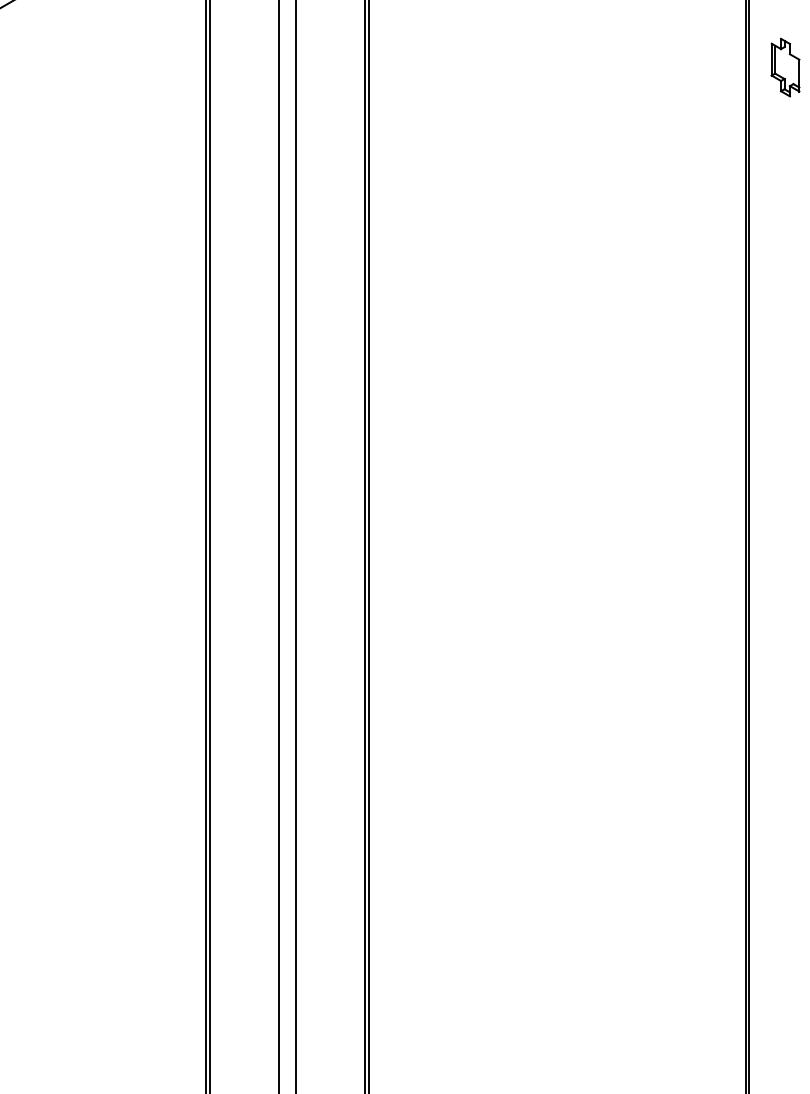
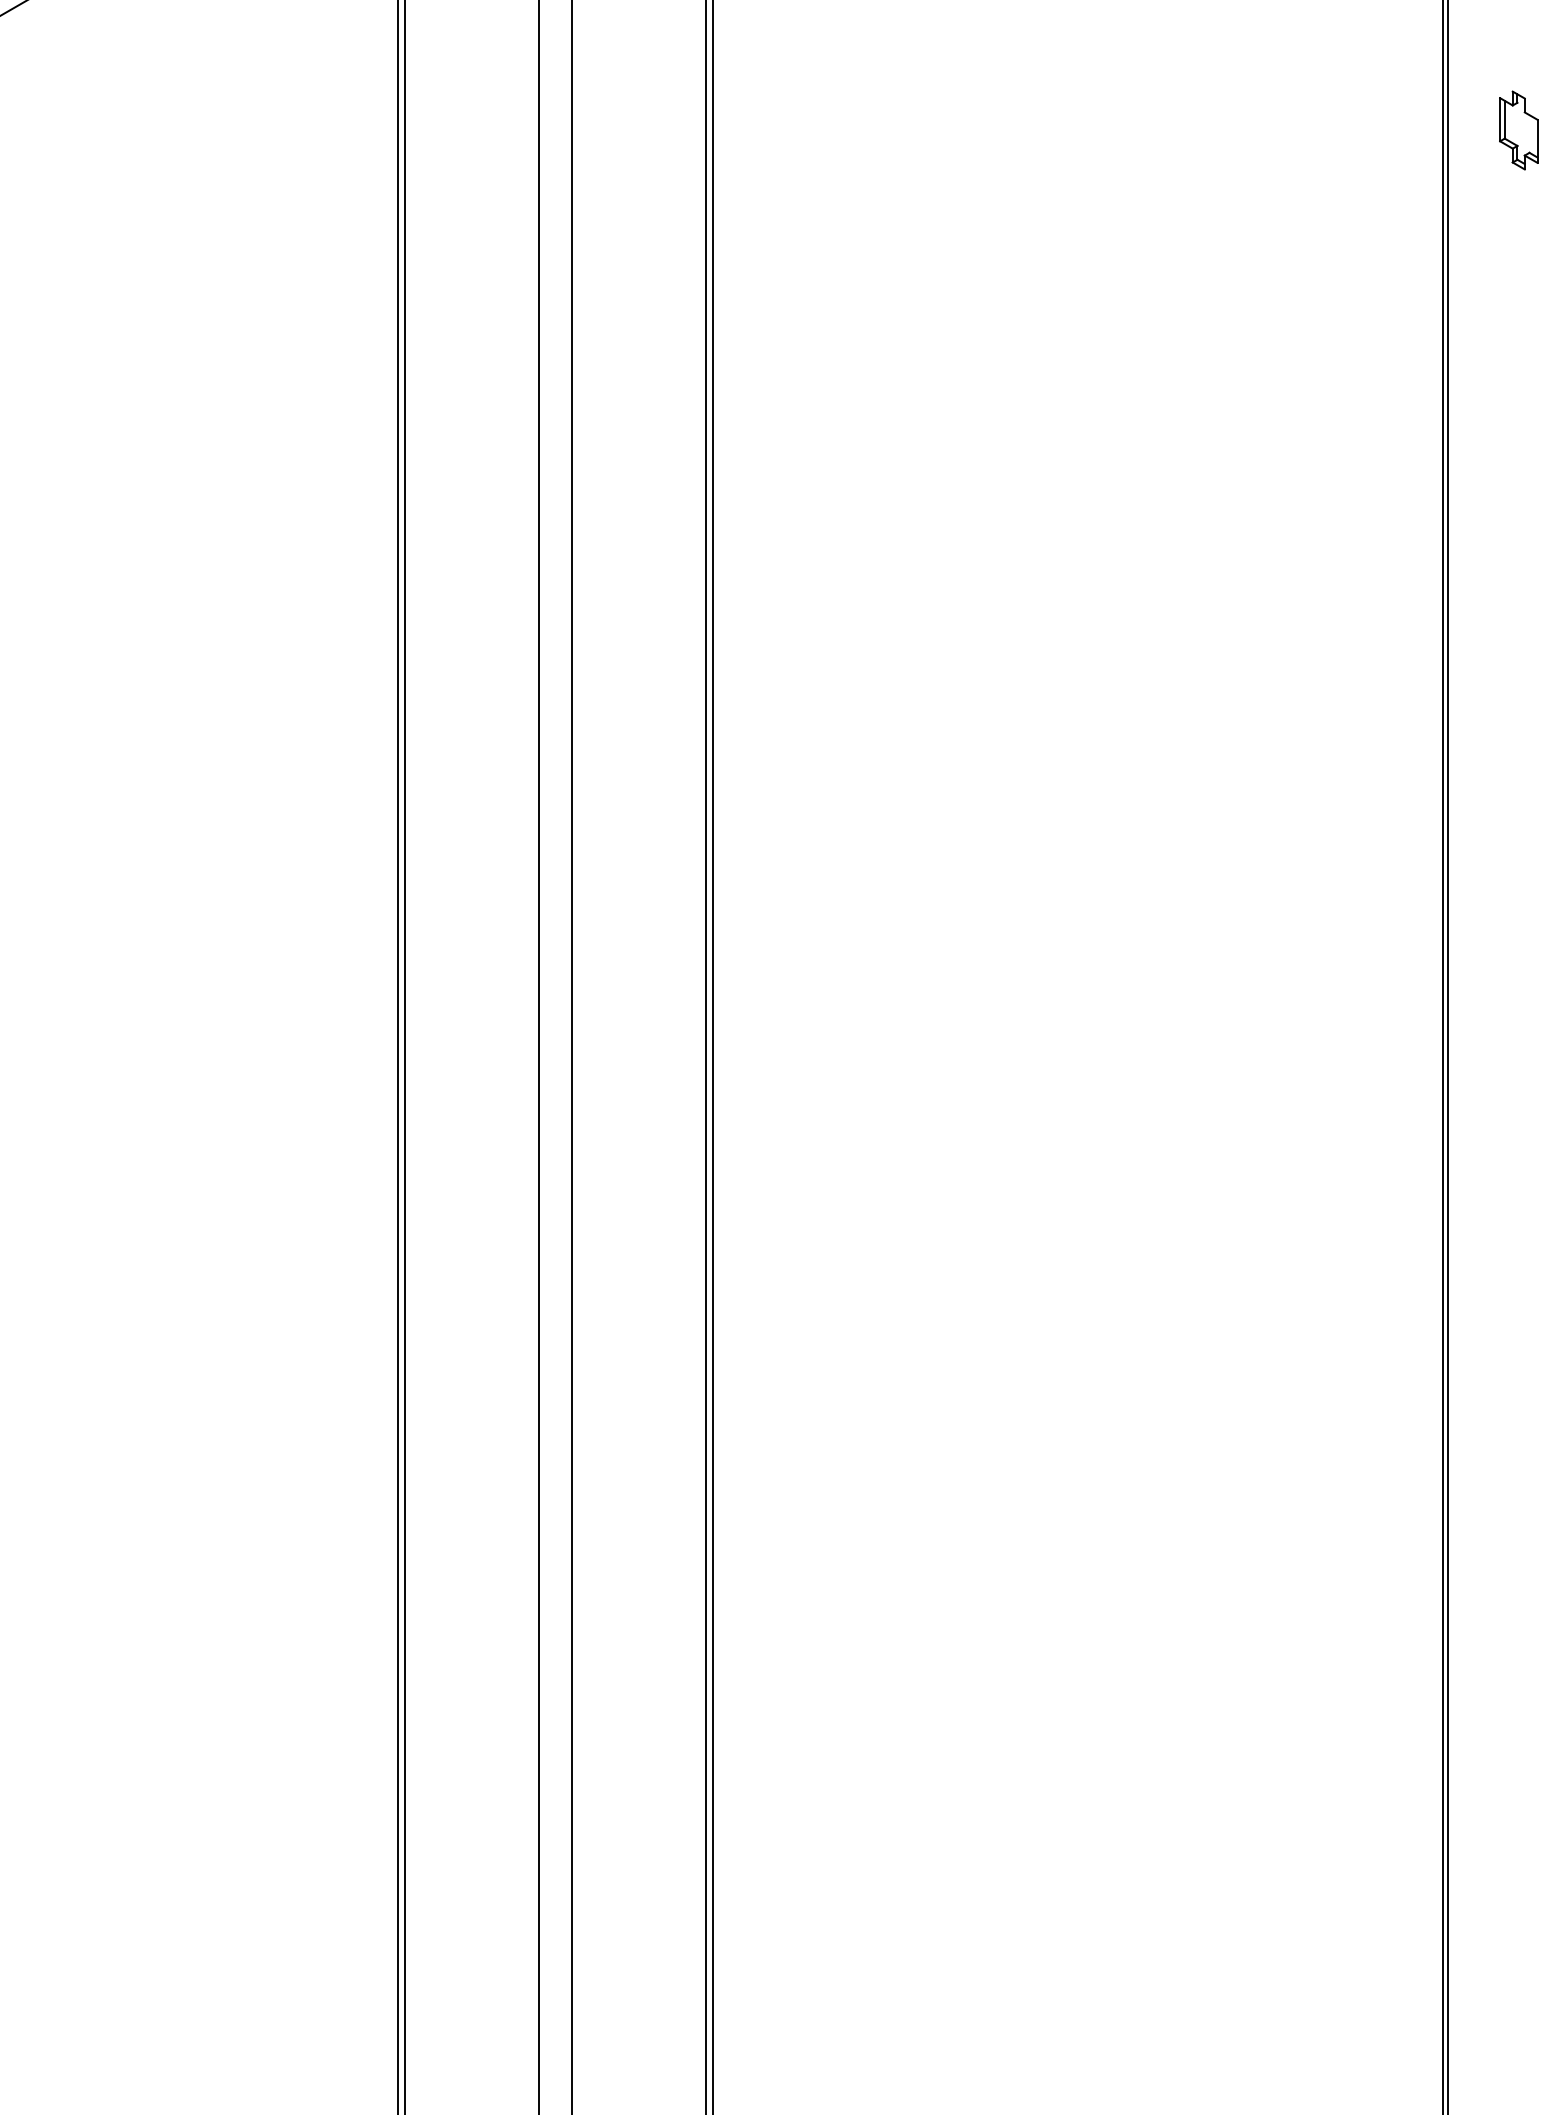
part: (785, 67) -> (1518, 130), size x0.7

